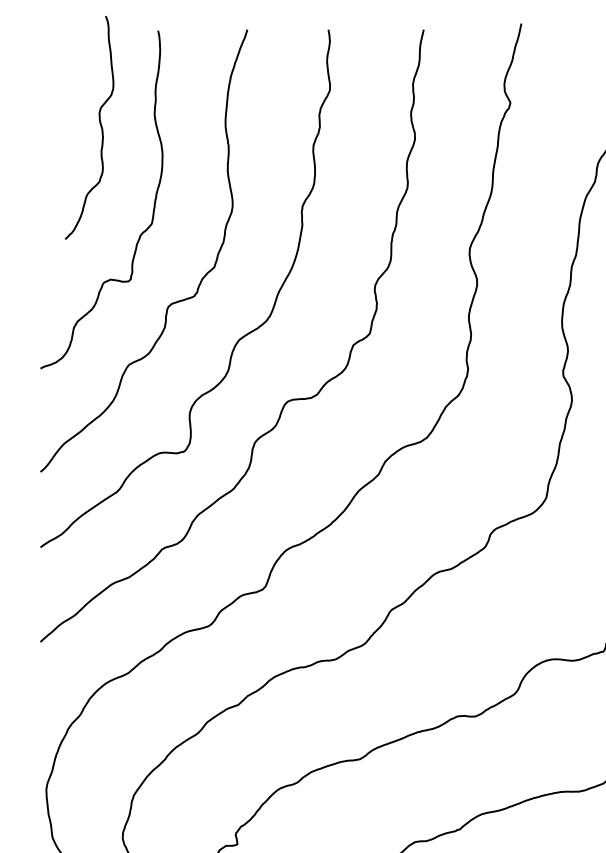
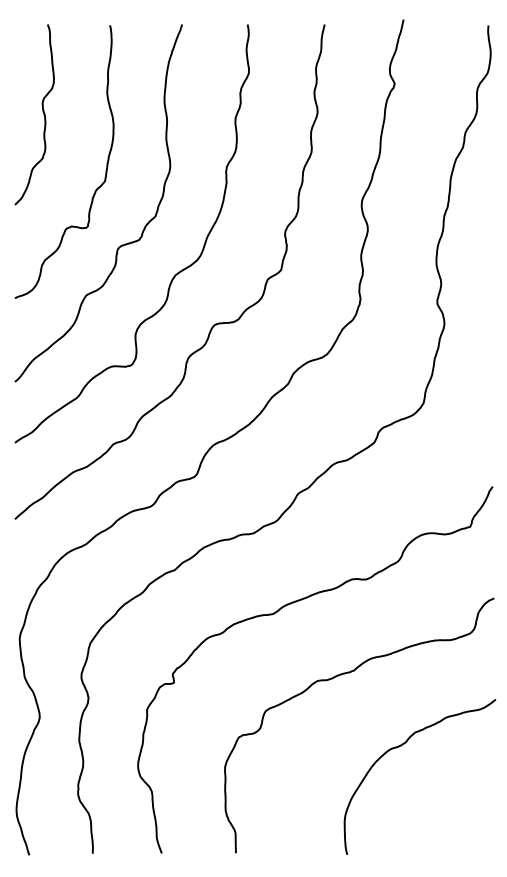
curve: (99, 123) -> (42, 111), moved

